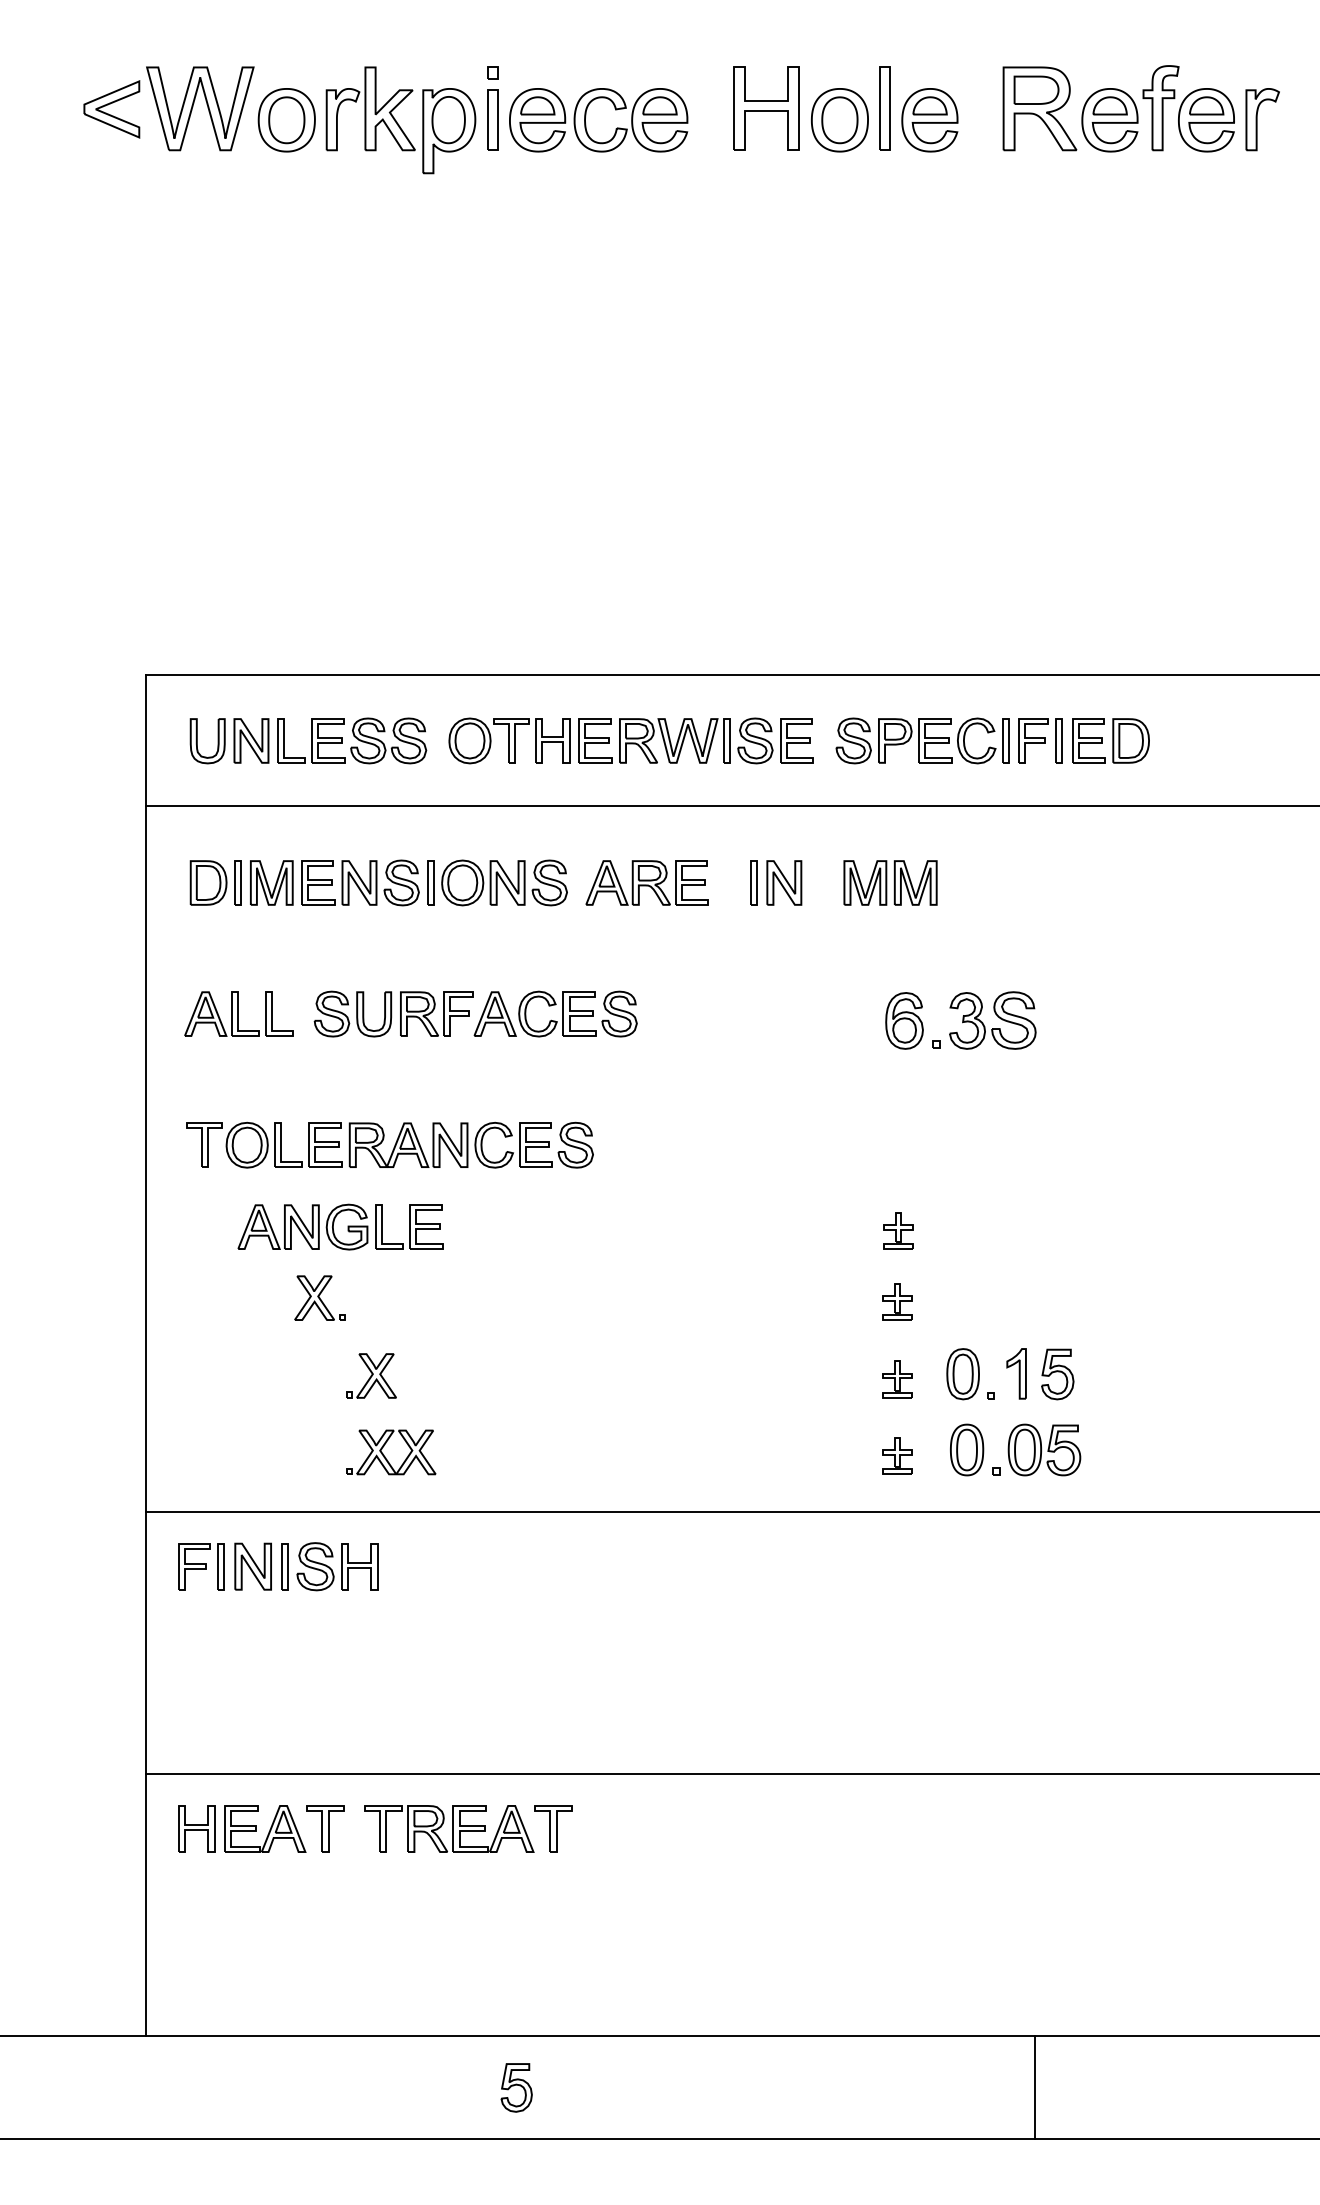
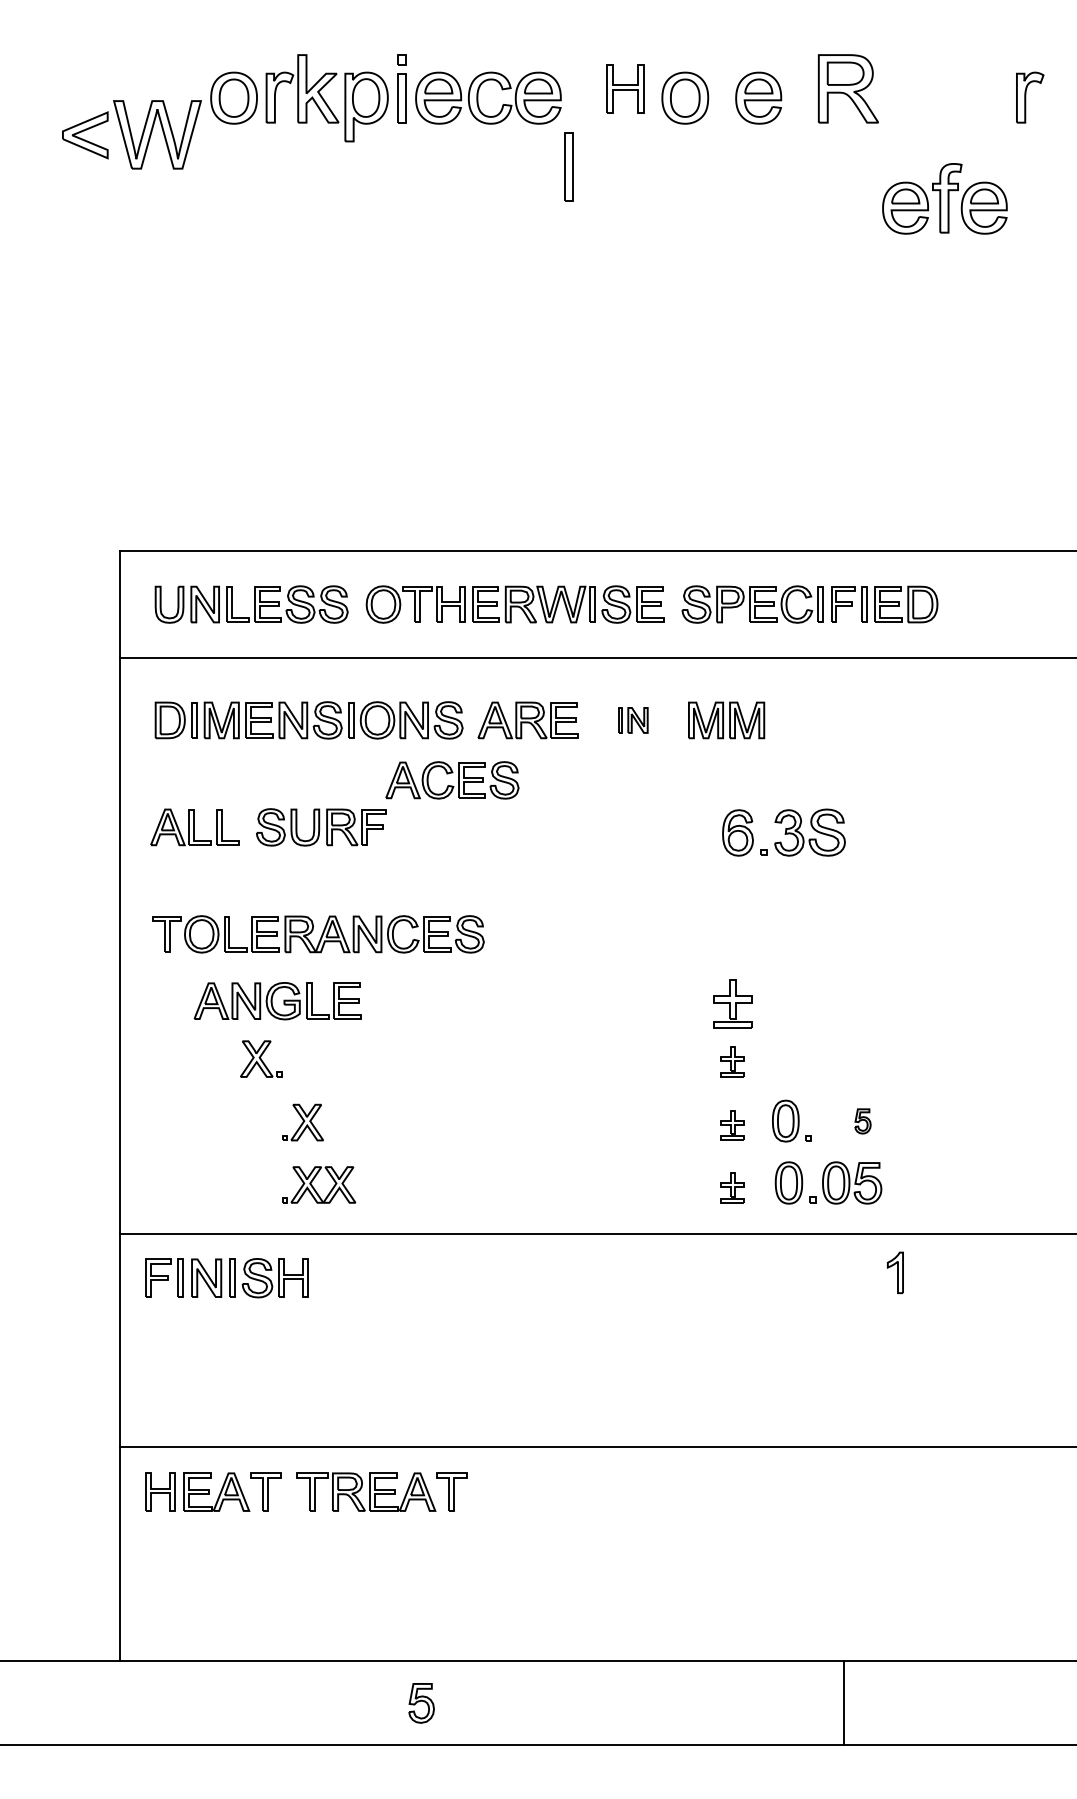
part: (168, 108) -> (131, 134), moved
part: (766, 108) -> (625, 88), size x0.7
part: (884, 108) -> (568, 166), moved
part: (1157, 108) -> (944, 198), moved
part: (776, 883) -> (633, 720), size x0.7
part: (555, 1014) -> (452, 780), moved
part: (897, 1229) -> (732, 1003), size x1.6
part: (1016, 1373) -> (895, 1272), moved
part: (1057, 1374) -> (862, 1121), size x0.6

